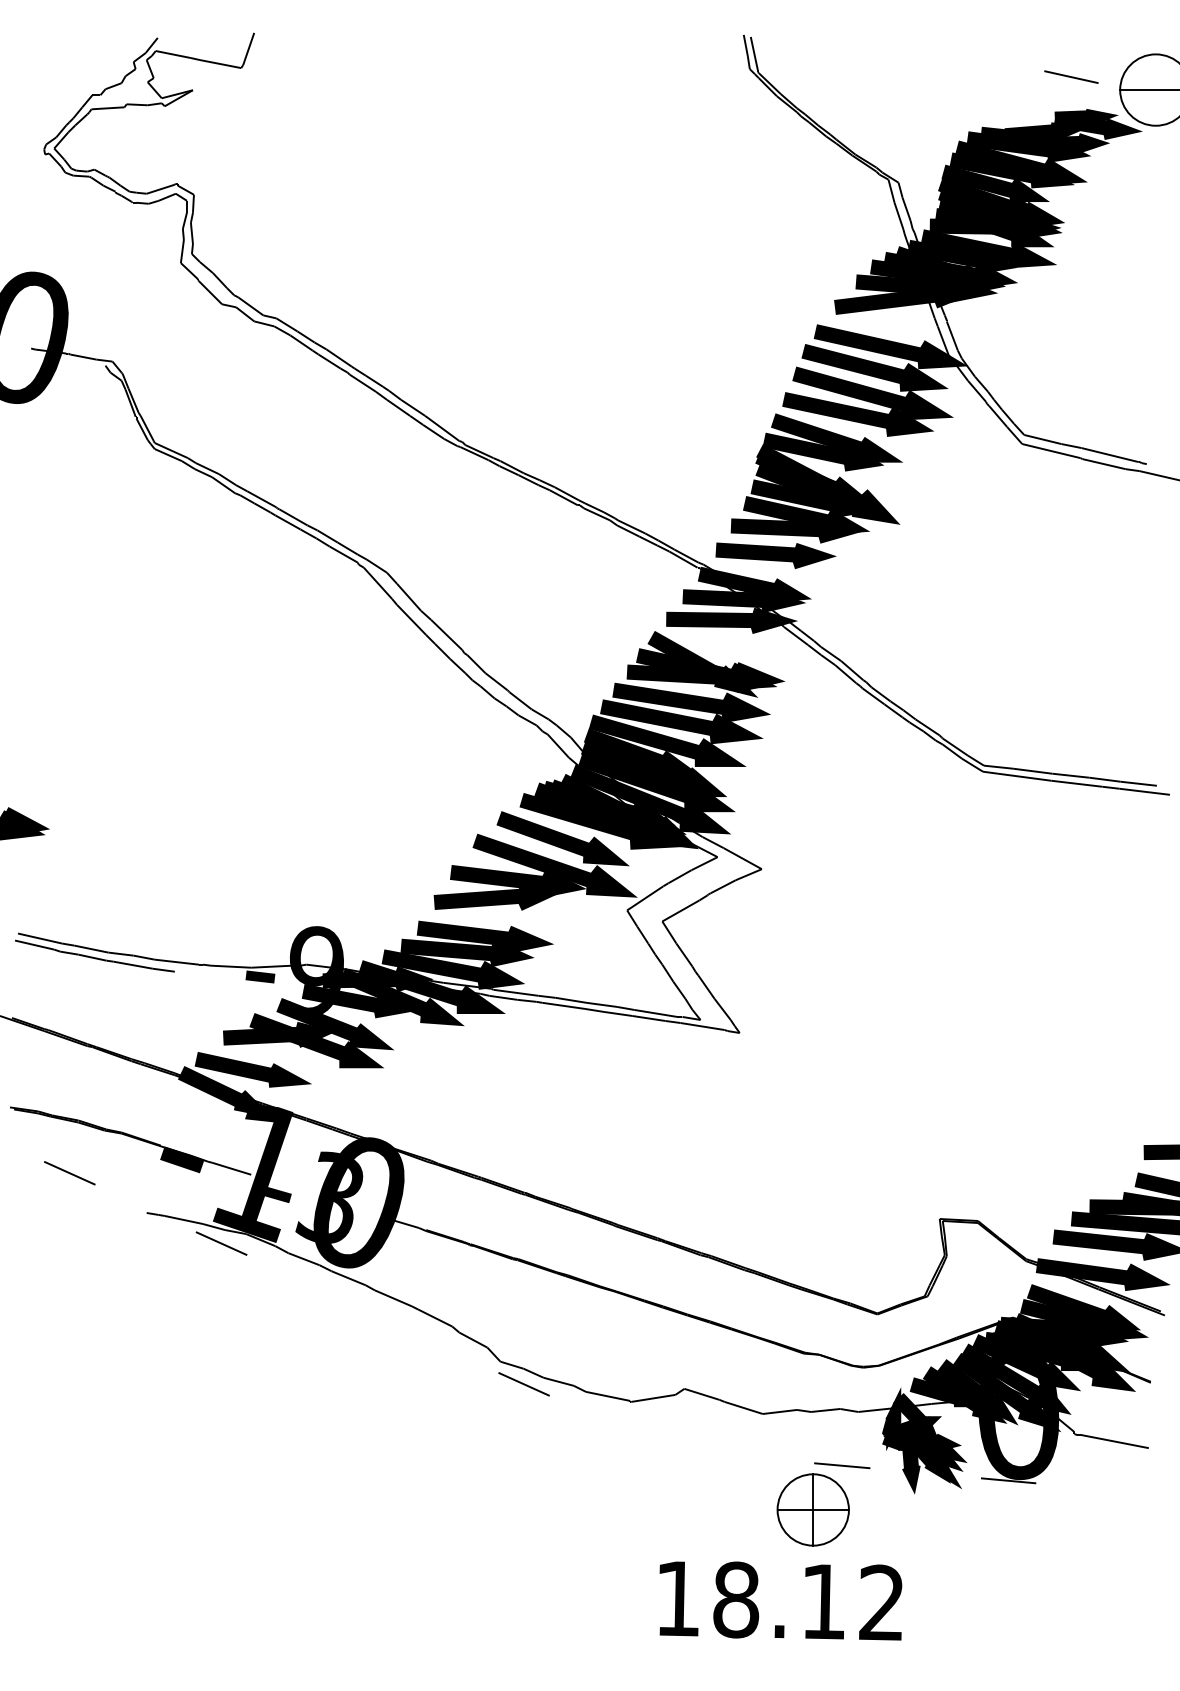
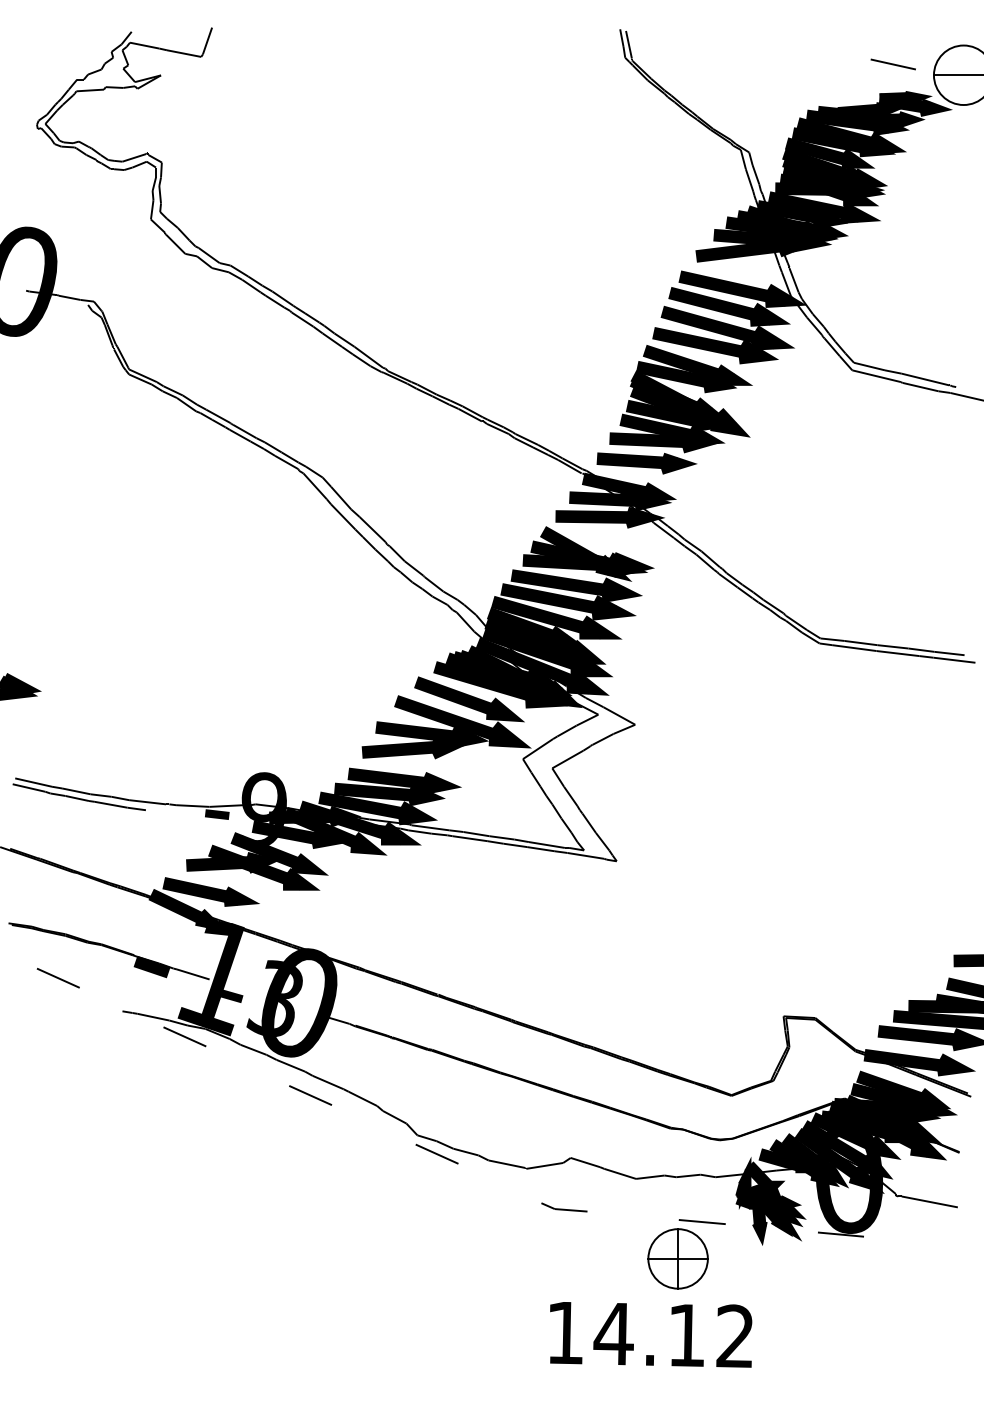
line: (372, 1313) -> (310, 1095), added
part: (676, 1448) -> (564, 1207), added
text: (735, 1600) -> (613, 1334), 18.12 -> 14.12

